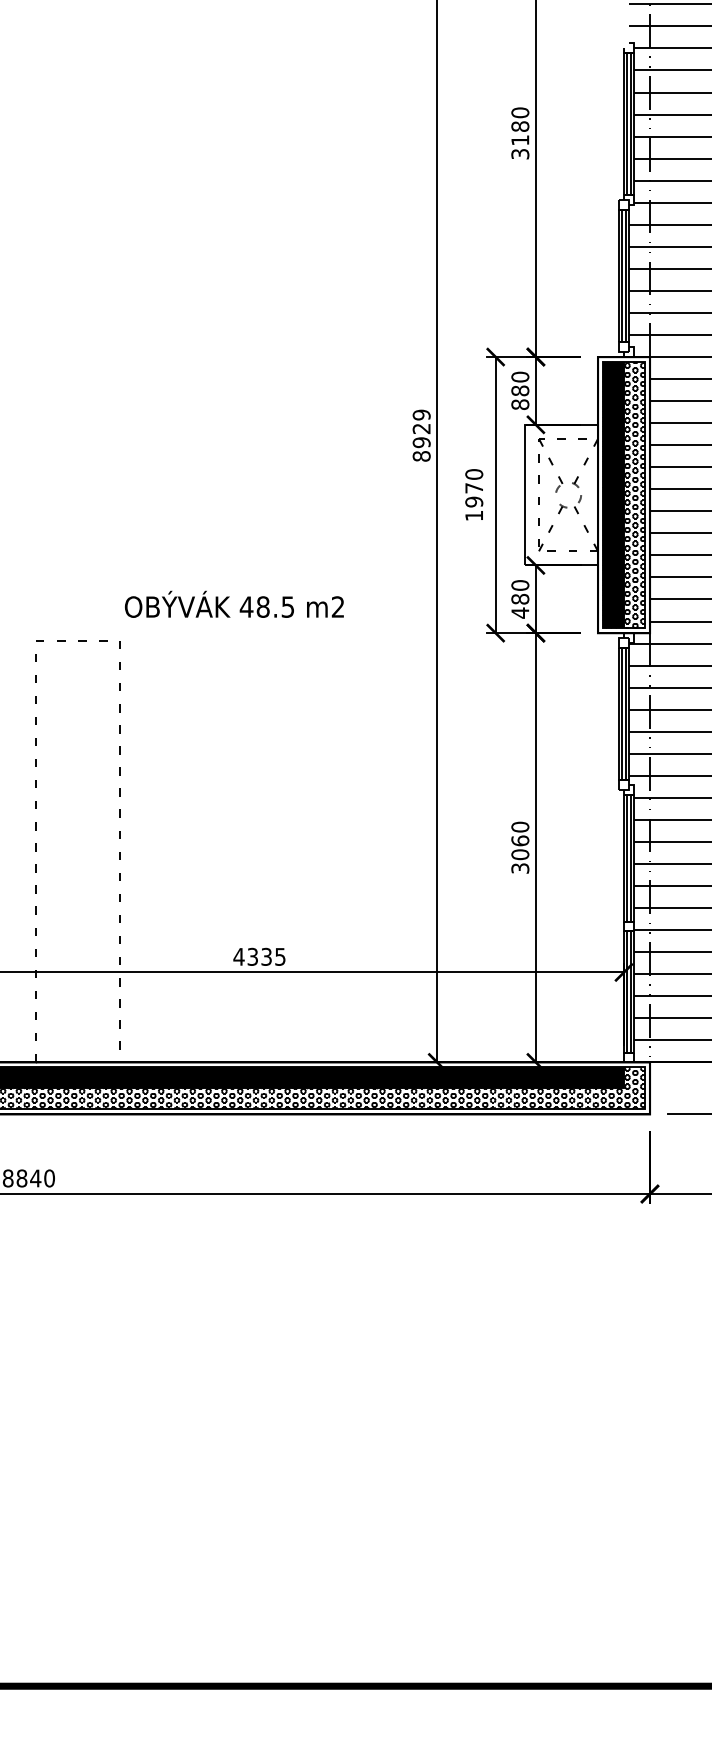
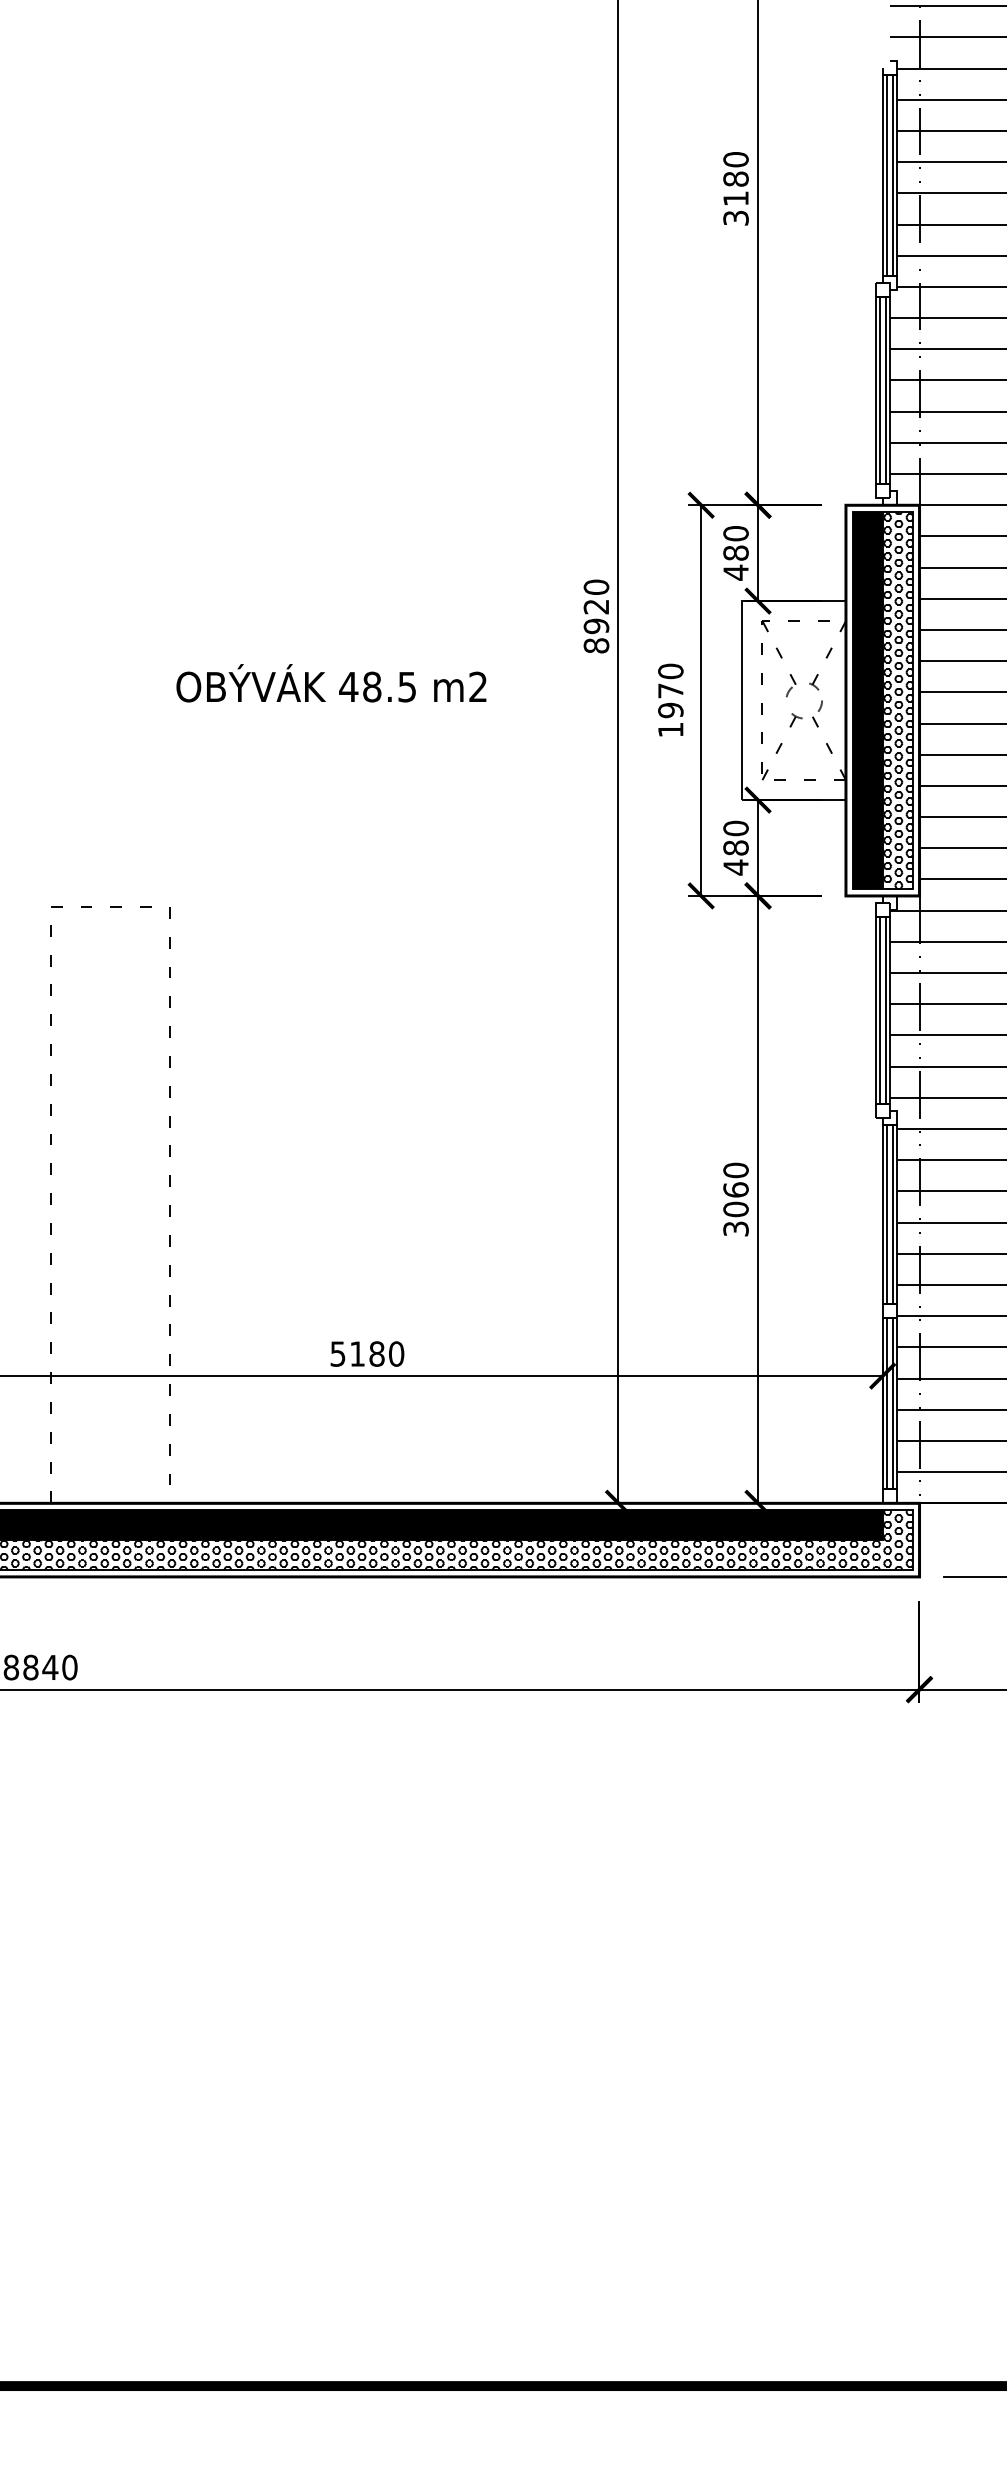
text: (519, 404) -> (735, 572), 880 -> 480
text: (421, 415) -> (596, 587), 8929 -> 8920
text: (234, 604) -> (331, 683), moved
text: (259, 956) -> (366, 1353), 4335 -> 5180

